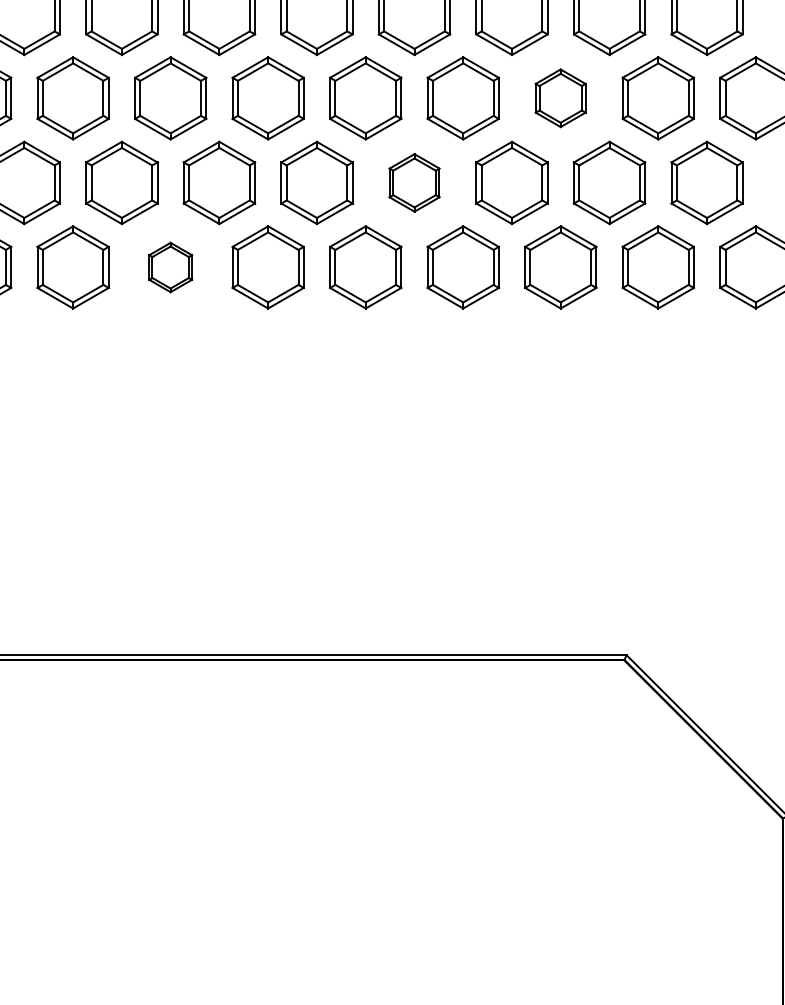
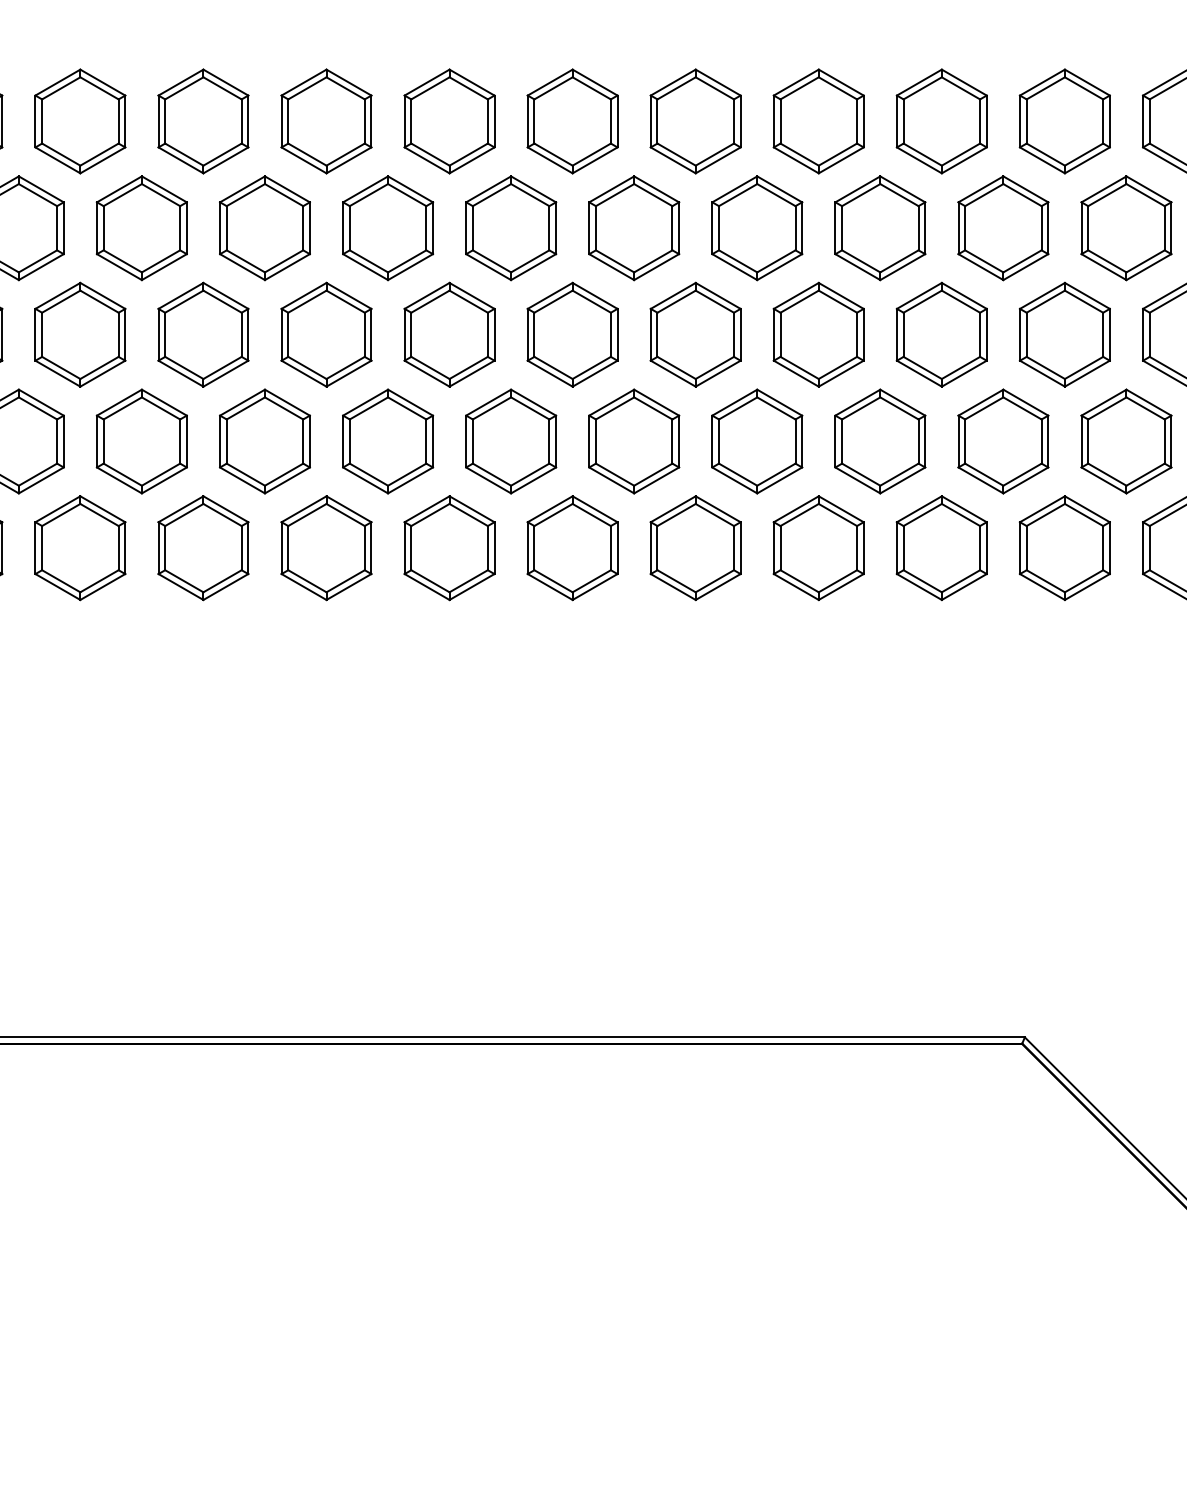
part: (560, 98) -> (941, 334), size x1.43
part: (414, 182) -> (757, 441), size x1.43
part: (170, 267) -> (449, 548), size x1.67

